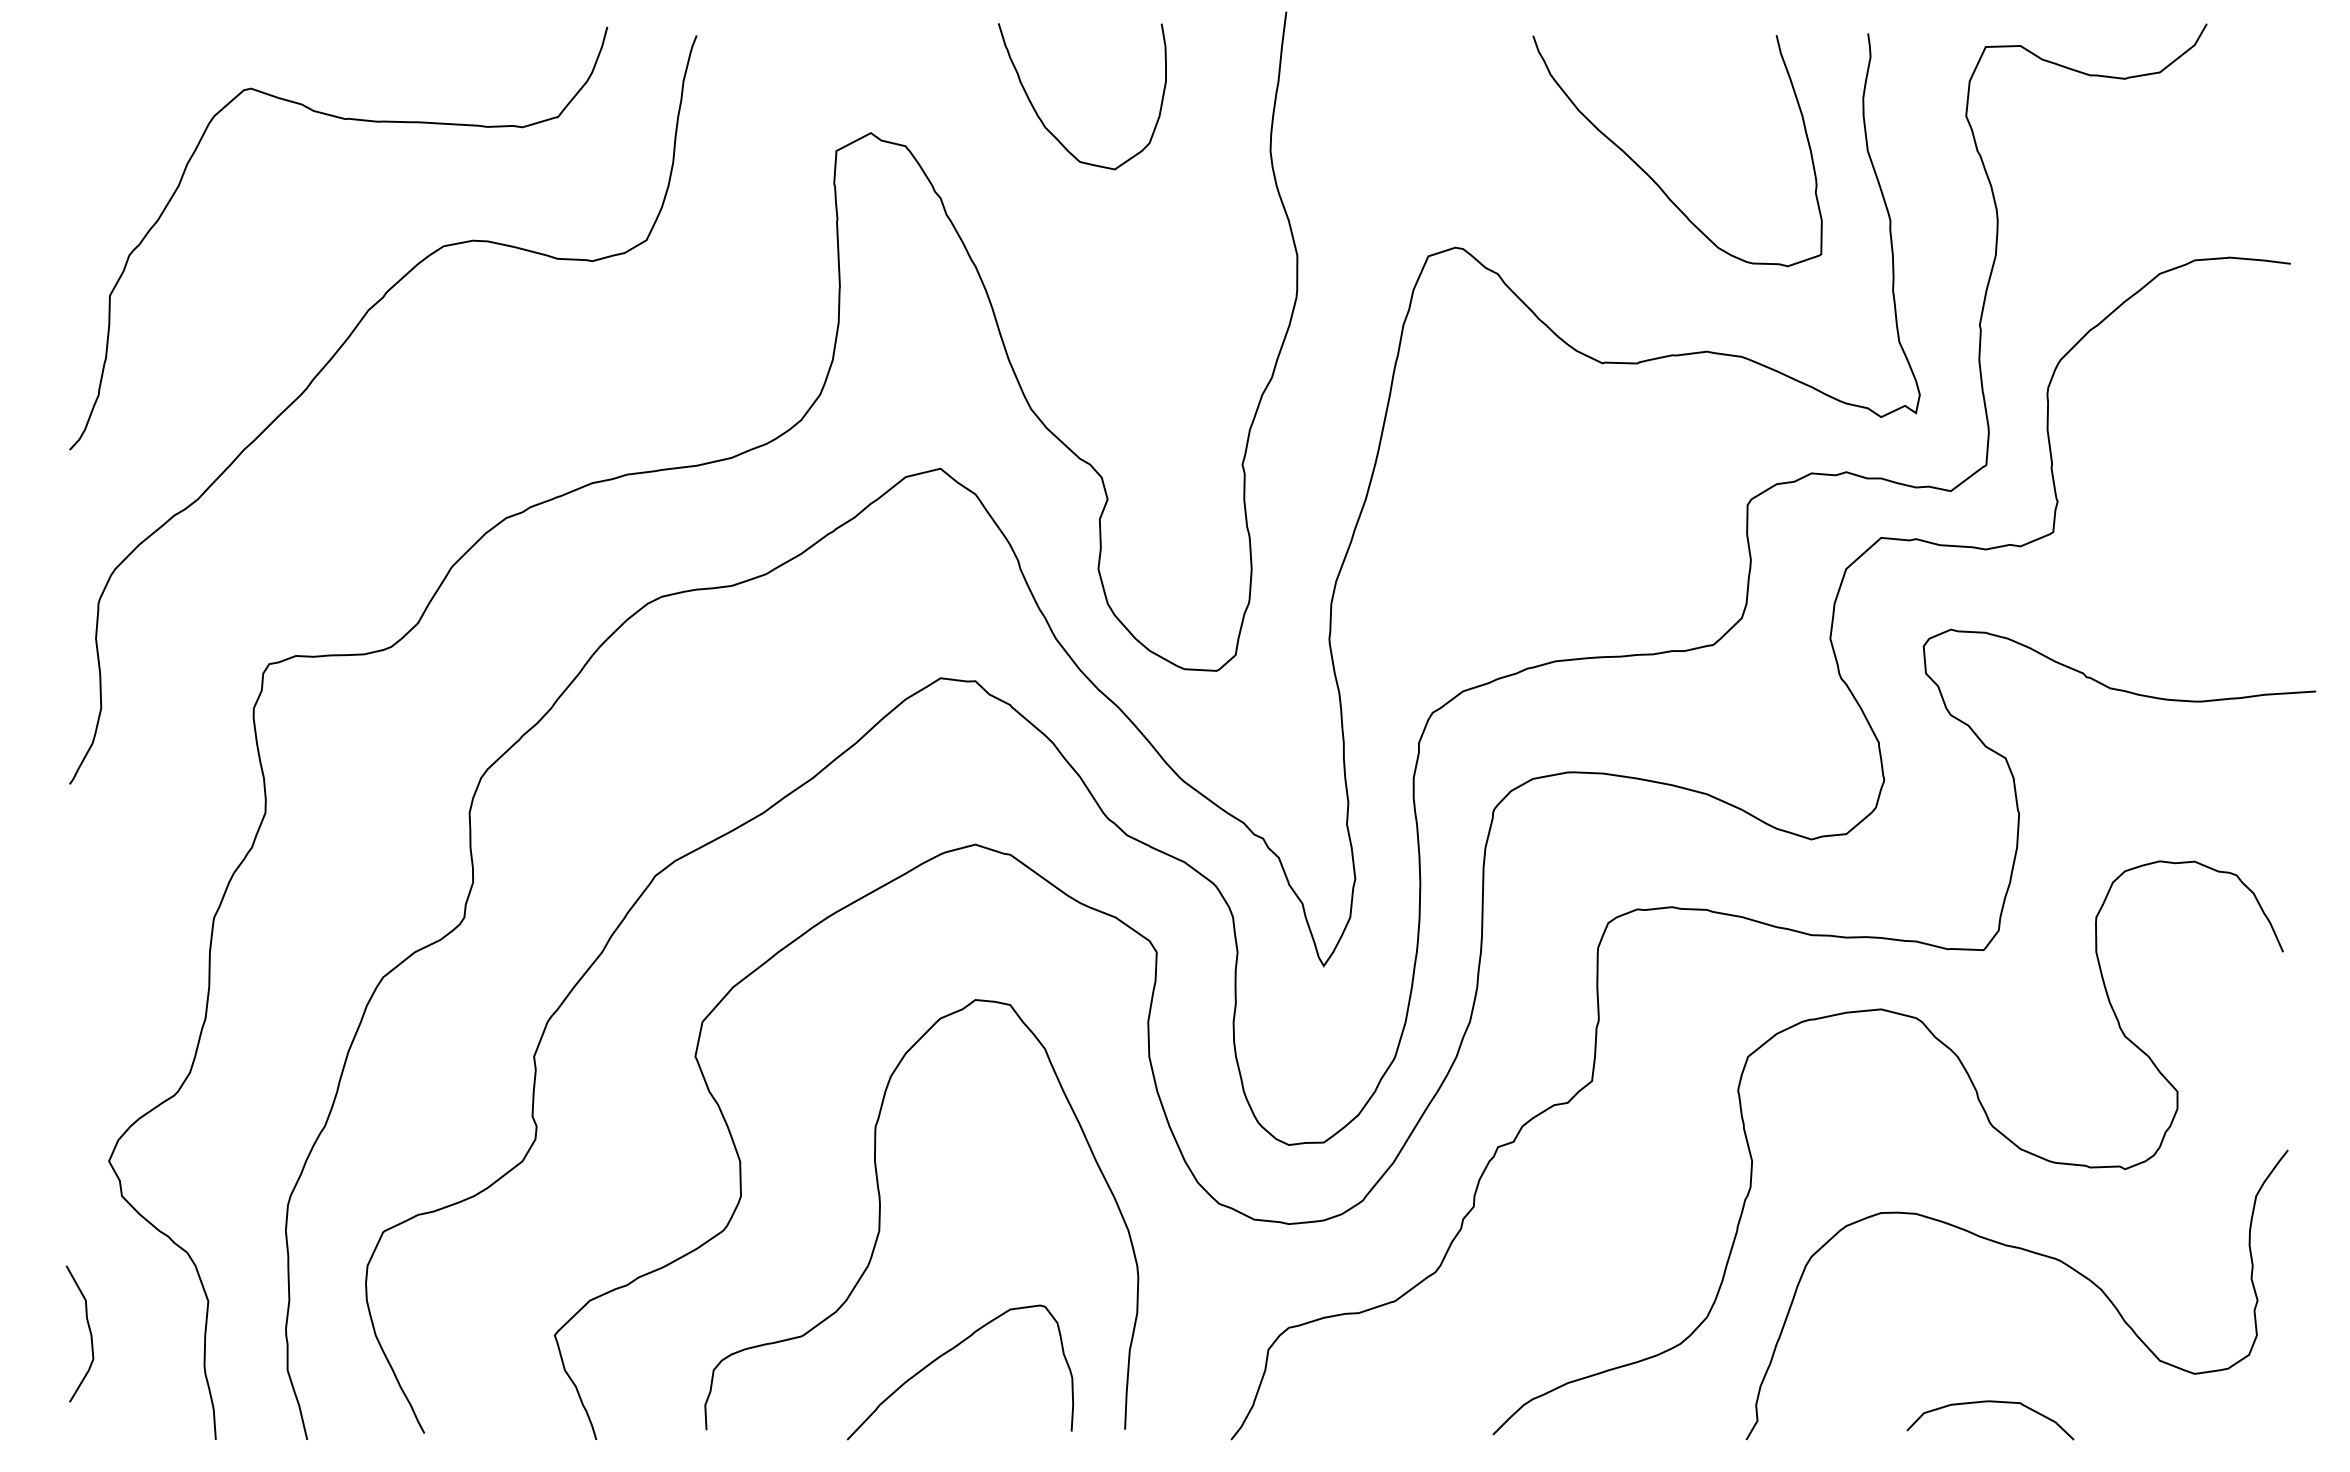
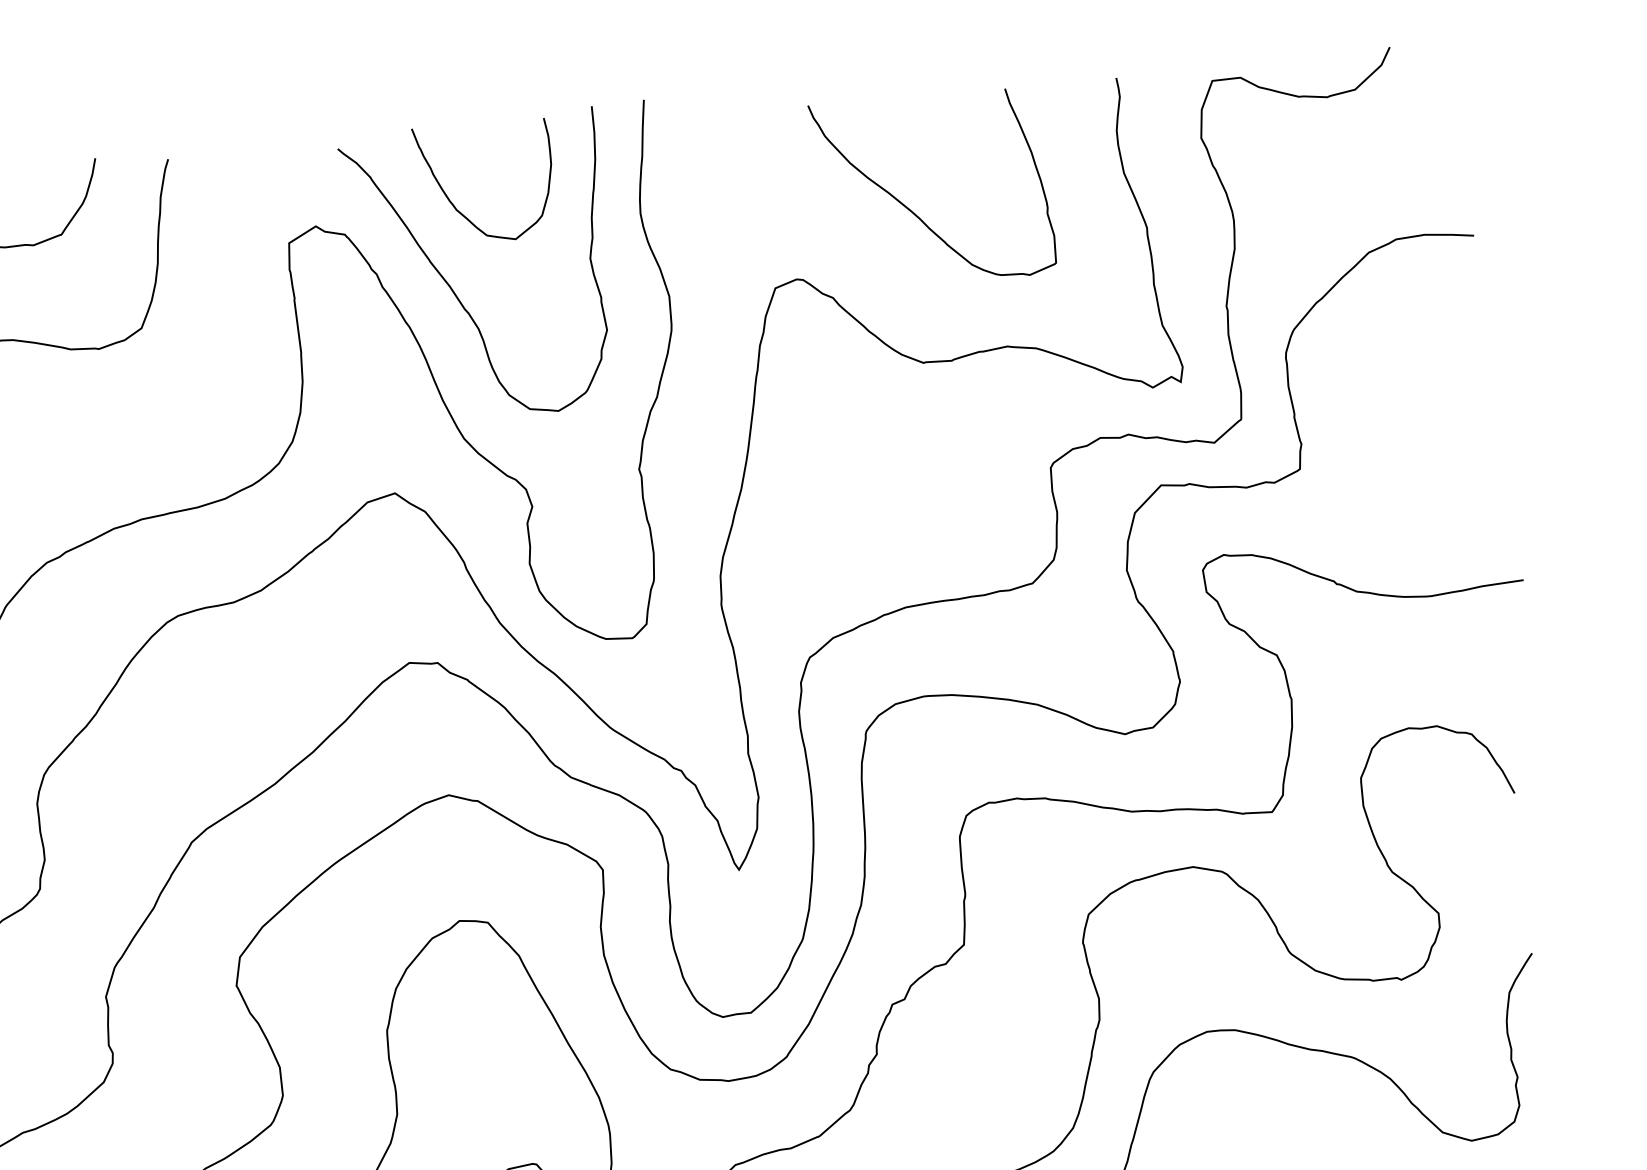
curve: (1651, 177) -> (913, 212), moved
curve: (1030, 220) -> (450, 286), added

